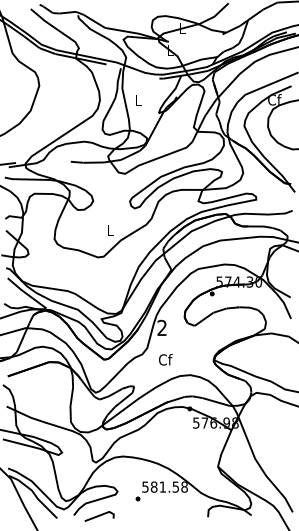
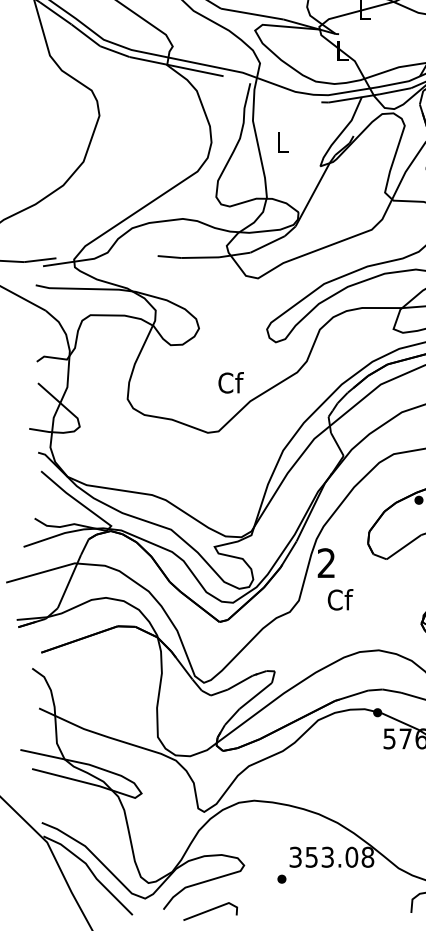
text: (110, 230) -> (231, 383), L -> Cf
text: (165, 359) -> (340, 599), moved
text: (160, 486) -> (323, 856), 581.58 -> 353.08

